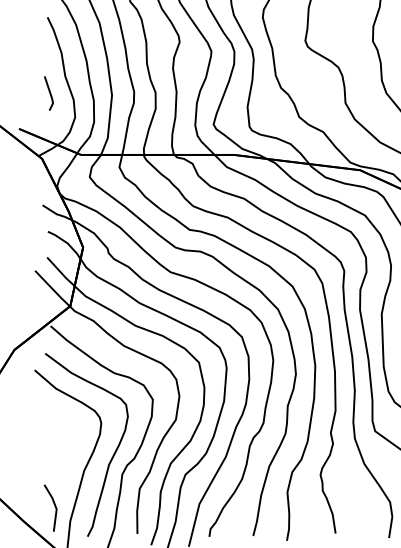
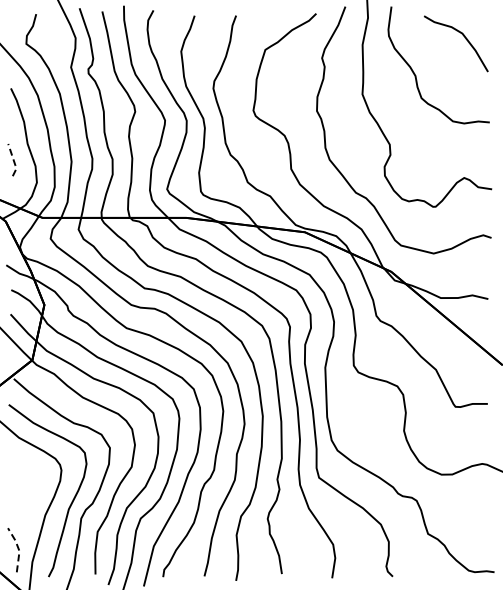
line: (51, 94) -> (14, 161), solid -> dashed
line: (55, 506) -> (18, 548), solid -> dashed

